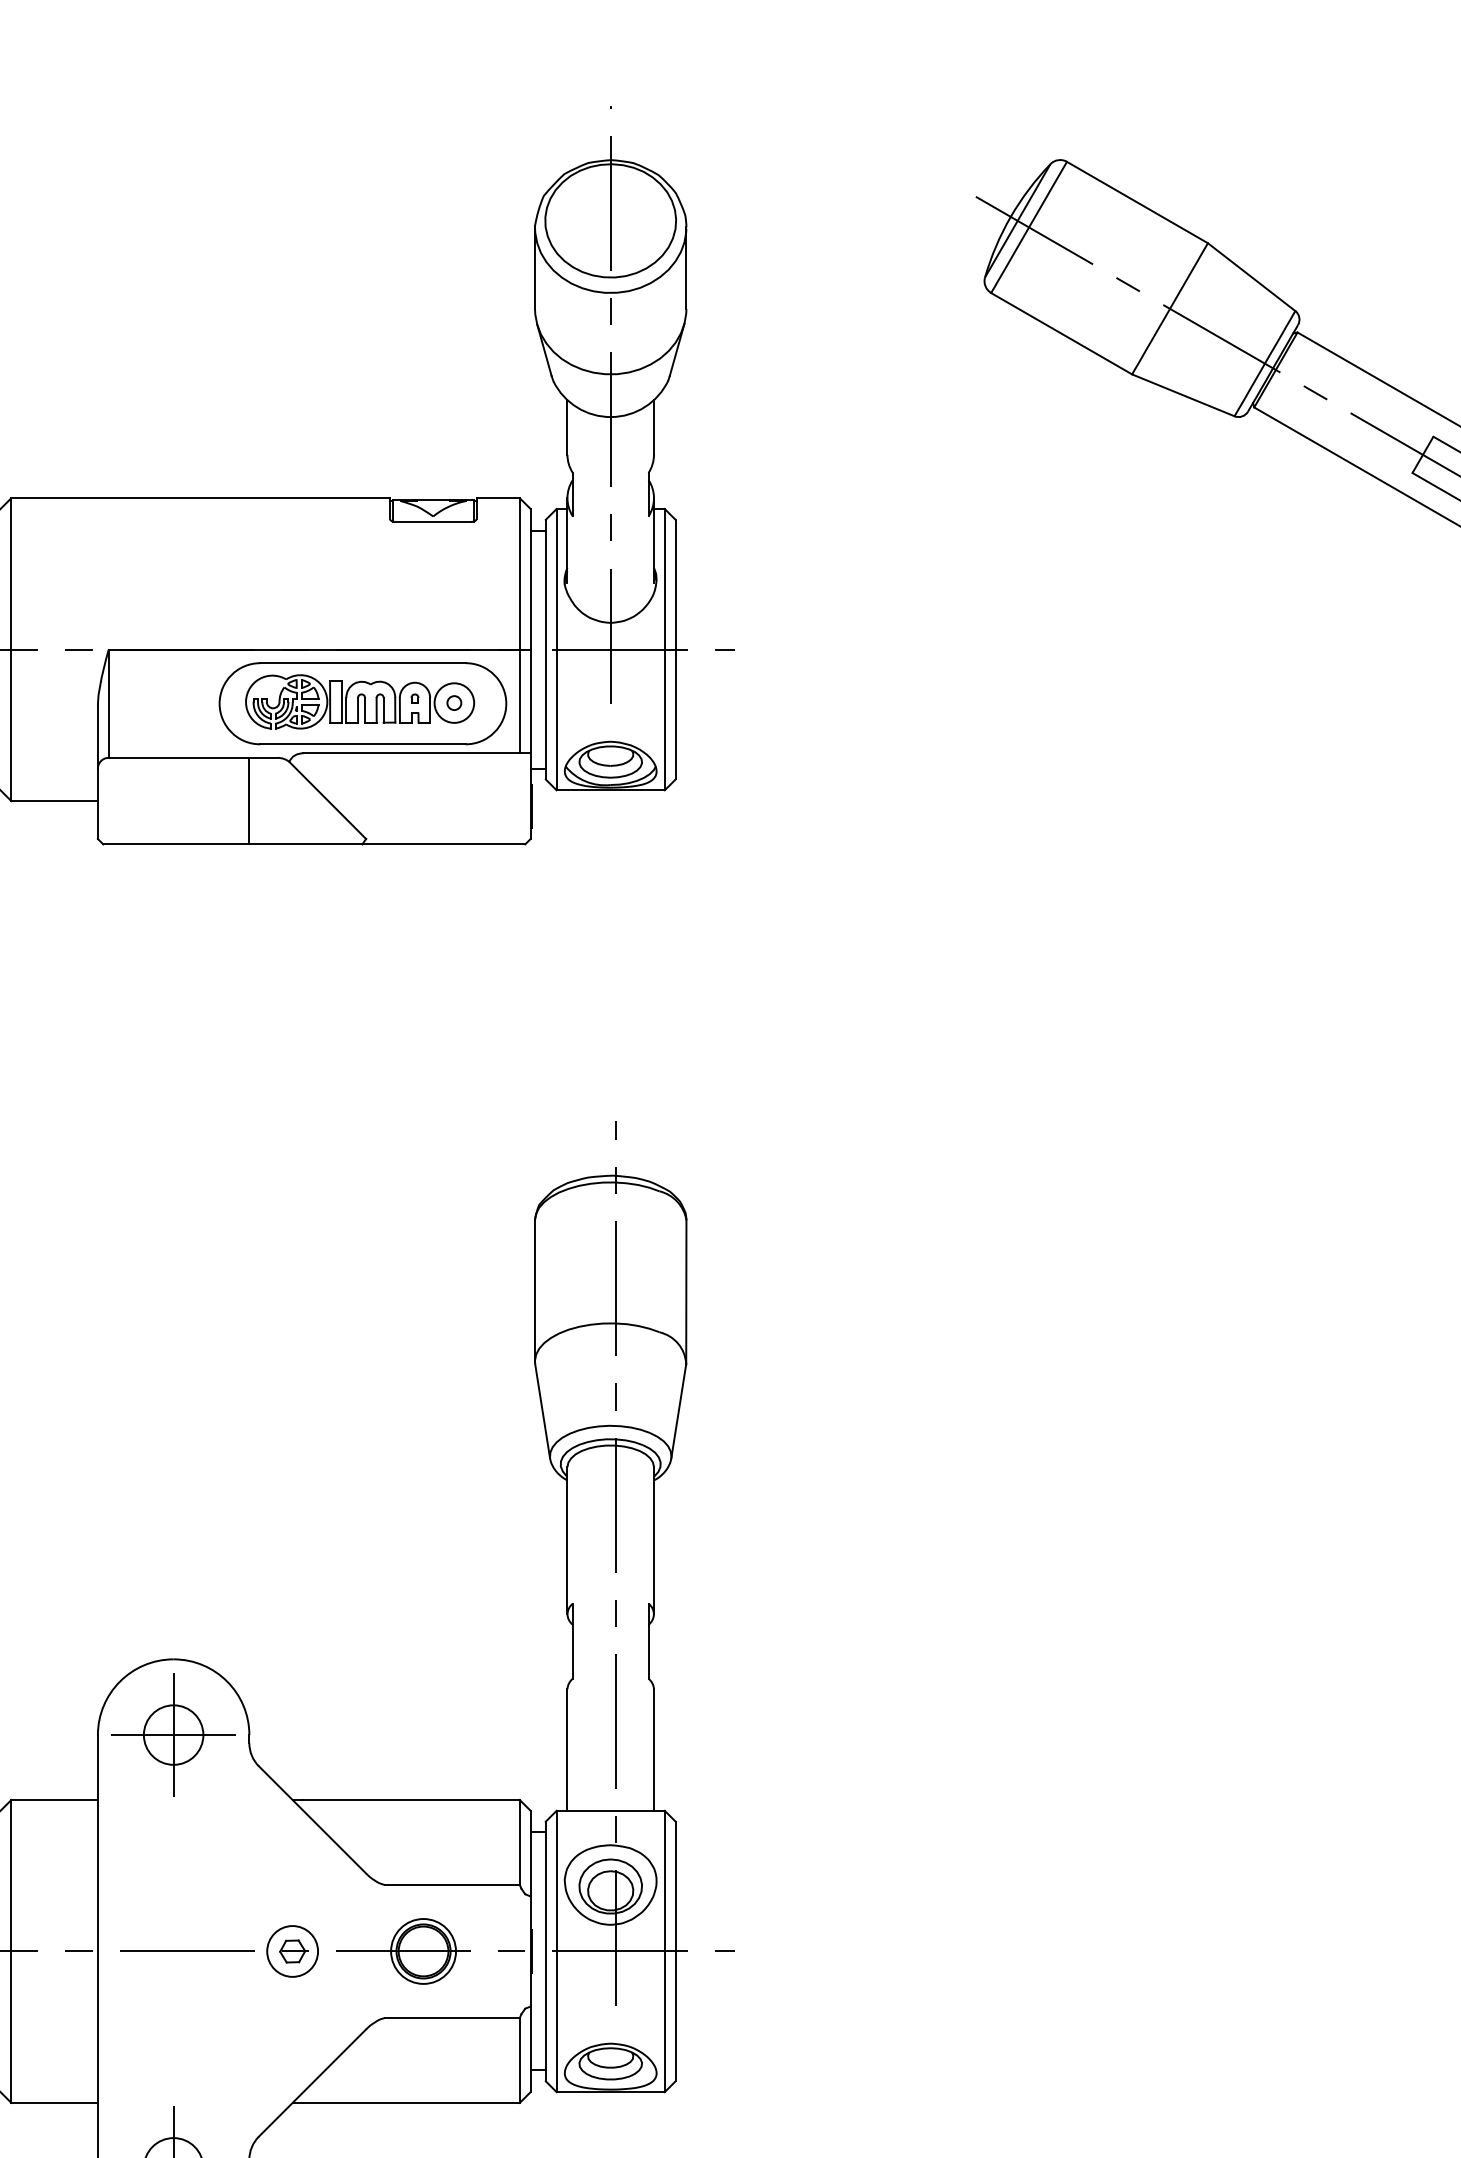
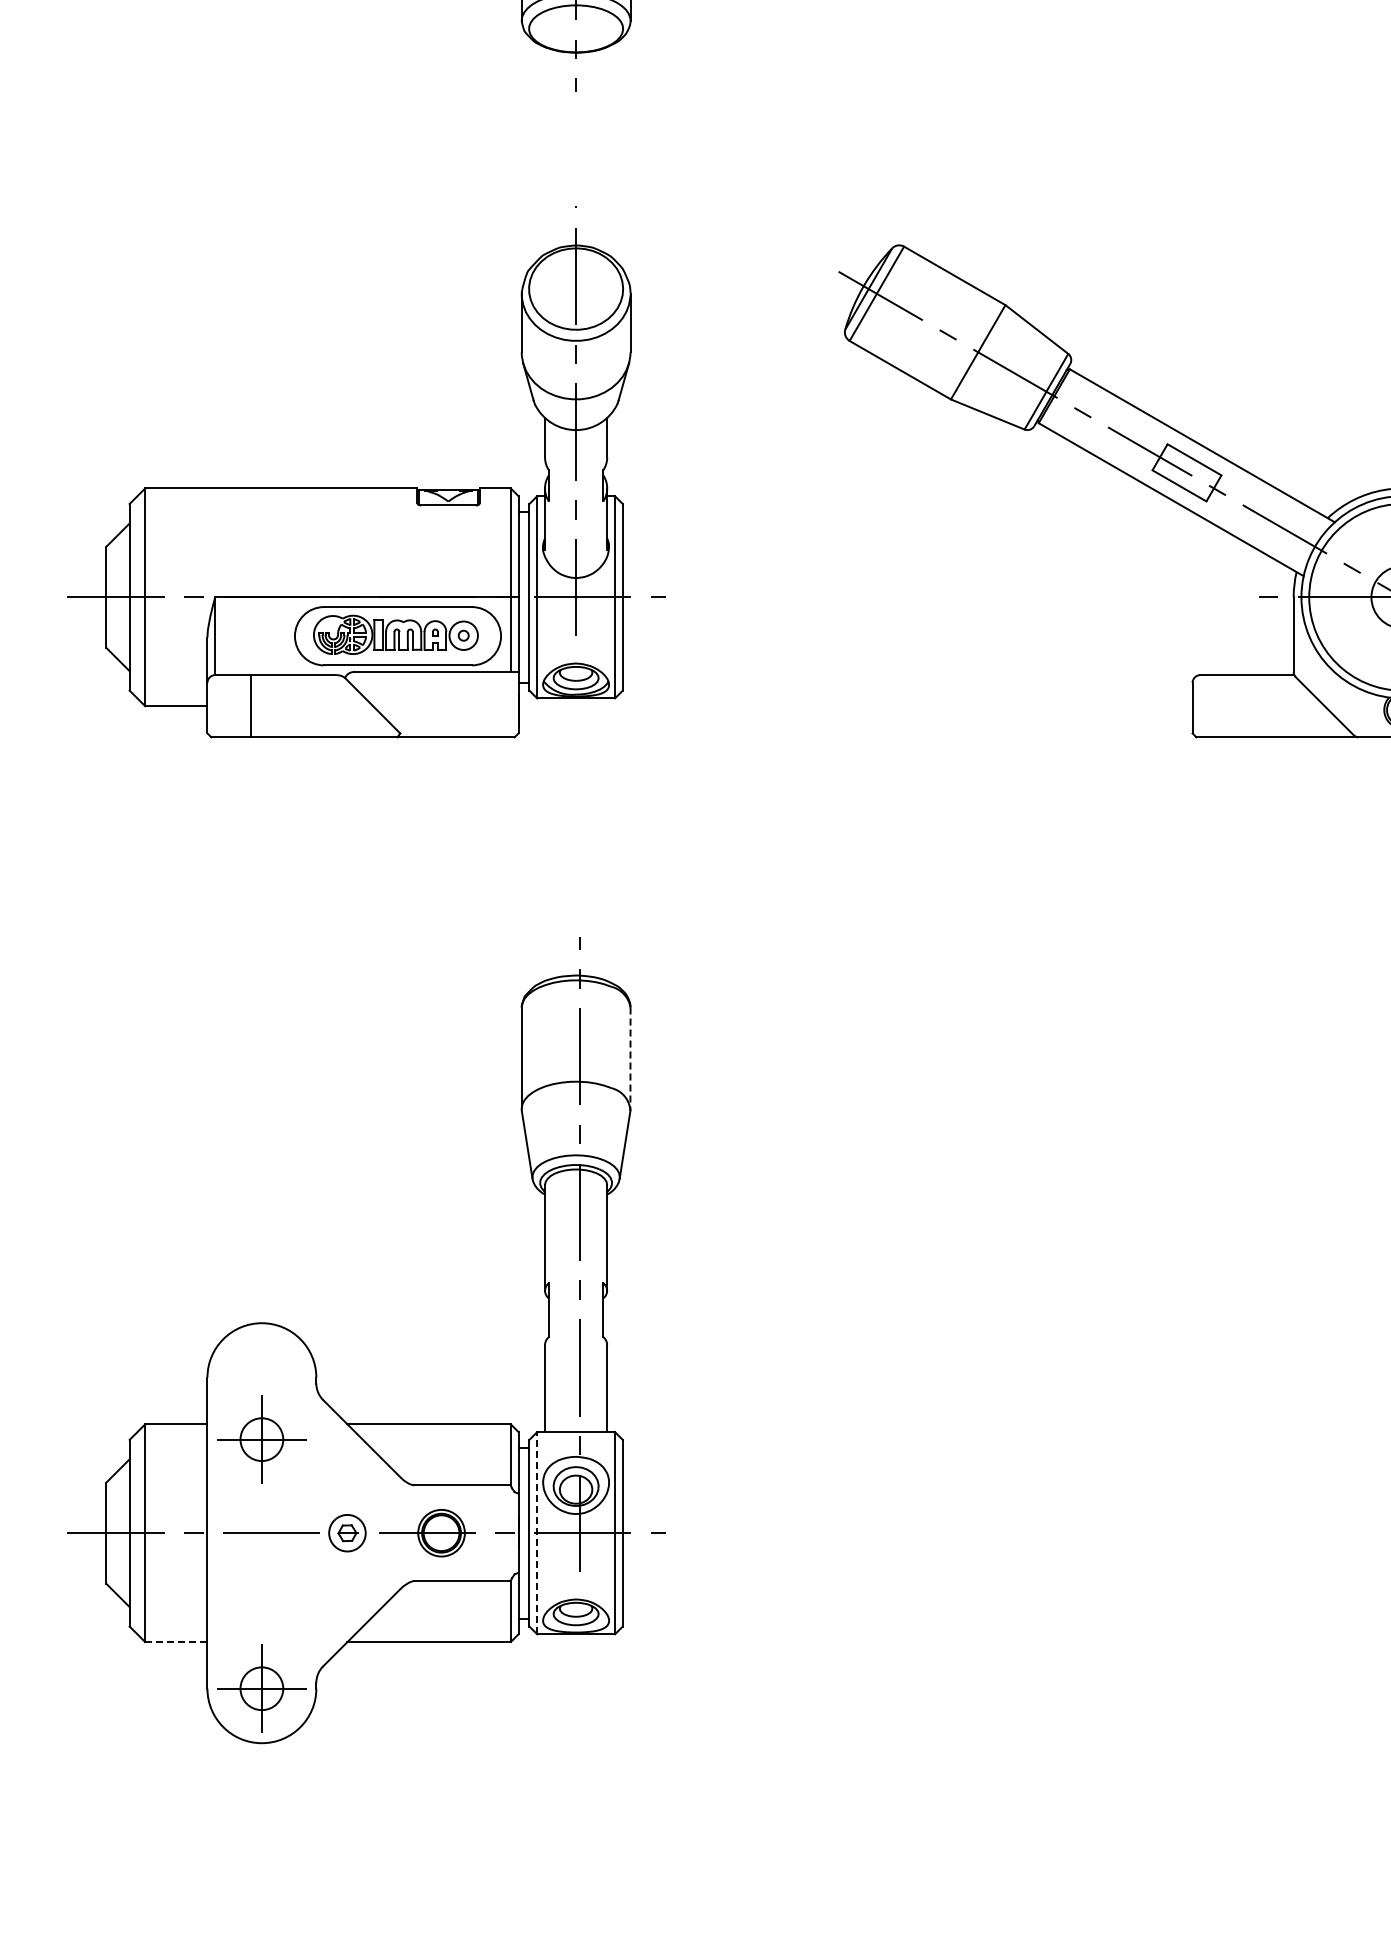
line: (249, 801) -> (251, 706), moved
line: (686, 1292) -> (630, 1059), solid -> dashed
part: (173, 1734) -> (261, 1439), moved
line: (557, 1950) -> (537, 1532), solid -> dashed
line: (54, 2103) -> (176, 1642), solid -> dashed

